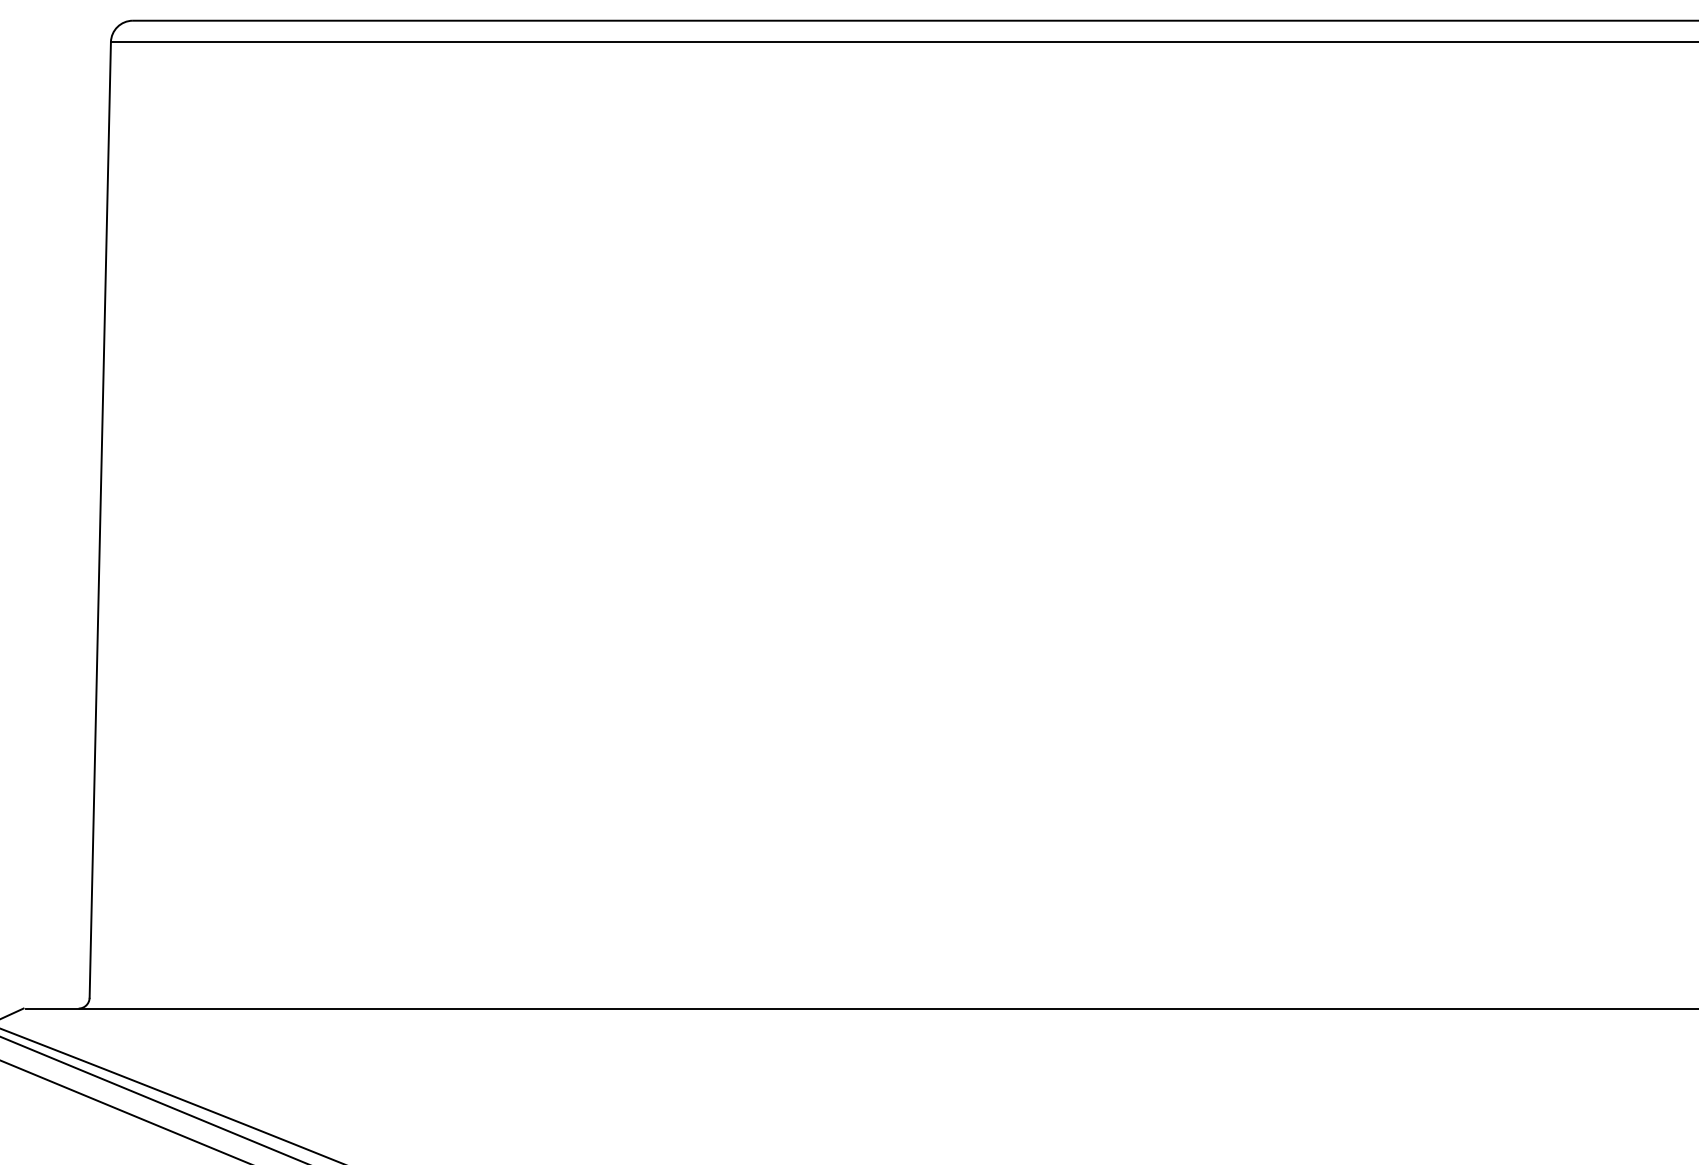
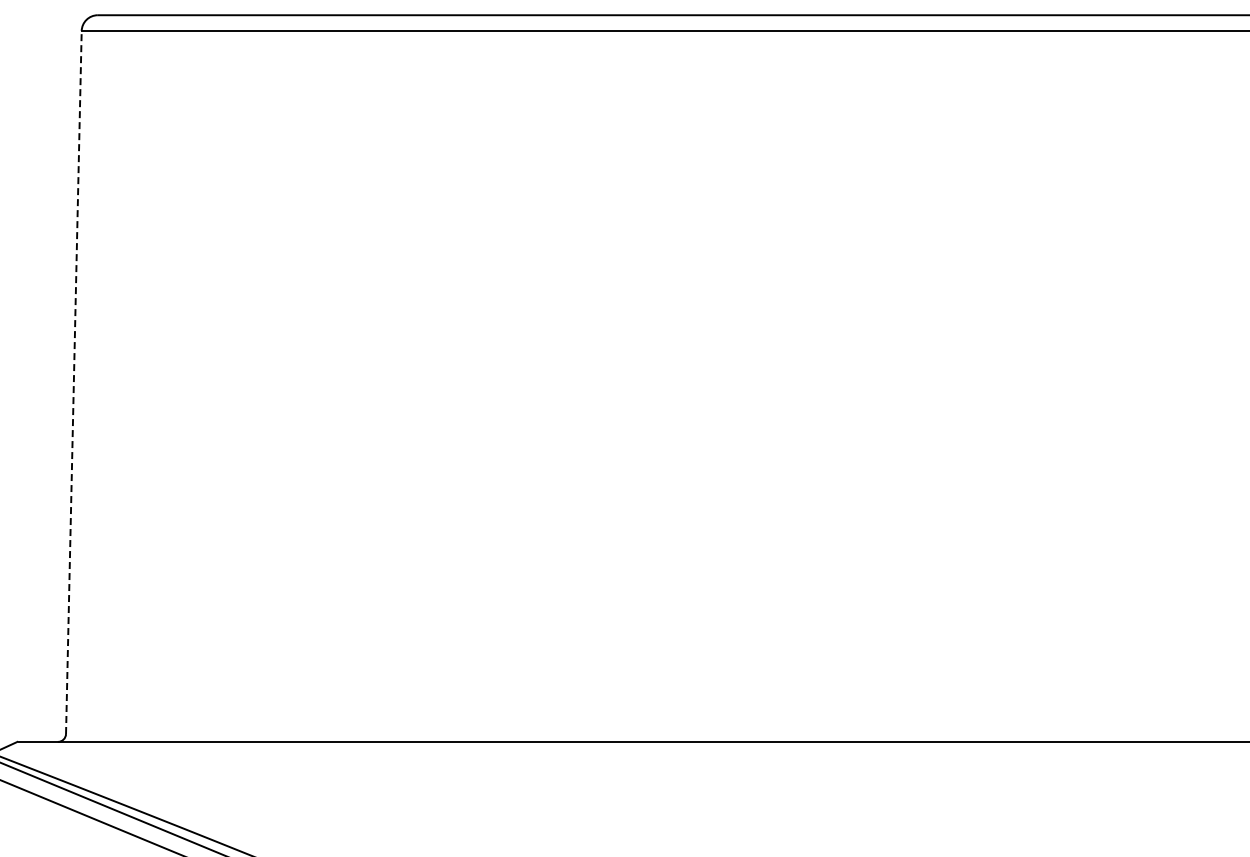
line: (99, 519) -> (73, 382), solid -> dashed

